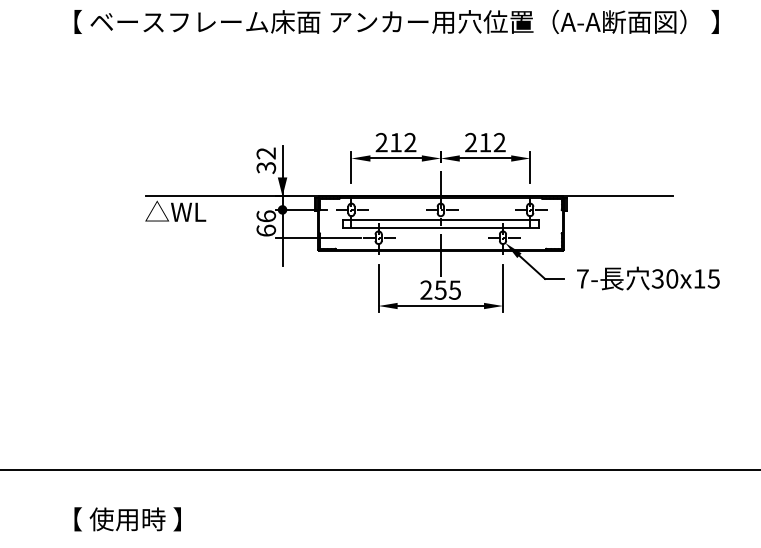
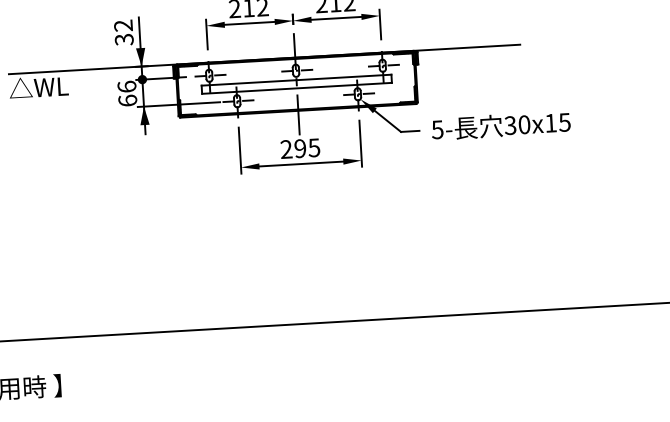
fill: (282, 246) -> (144, 115), added
text: (582, 278) -> (437, 129), 7- -> 5-
text: (440, 289) -> (300, 148), 255 -> 295

